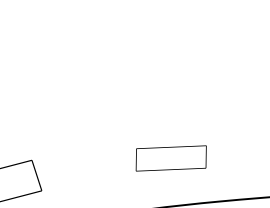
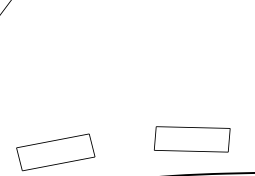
part: (171, 158) -> (192, 139), size x1.43

